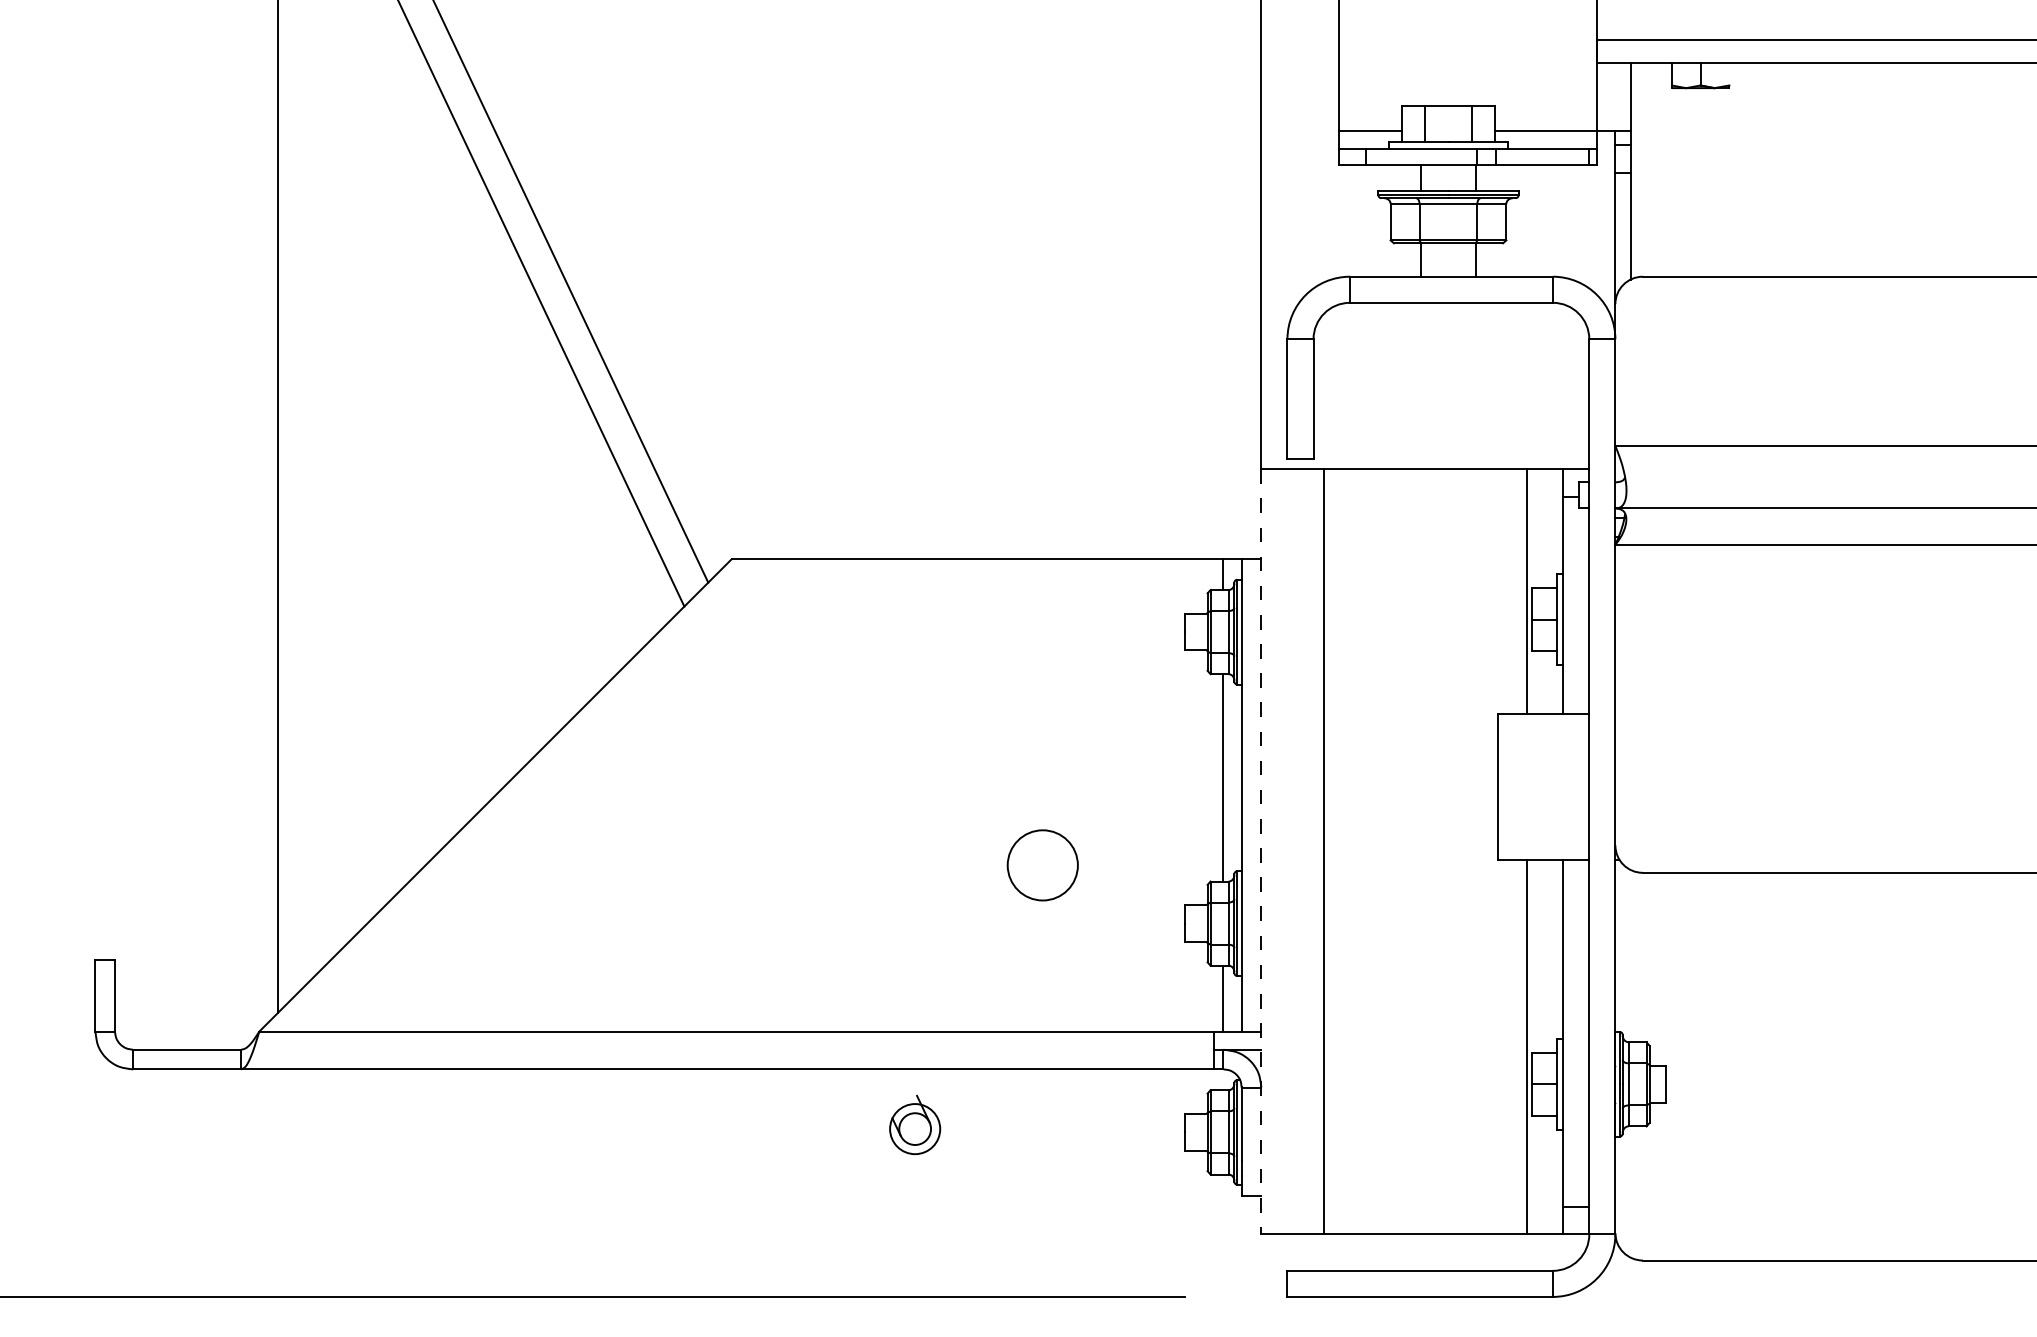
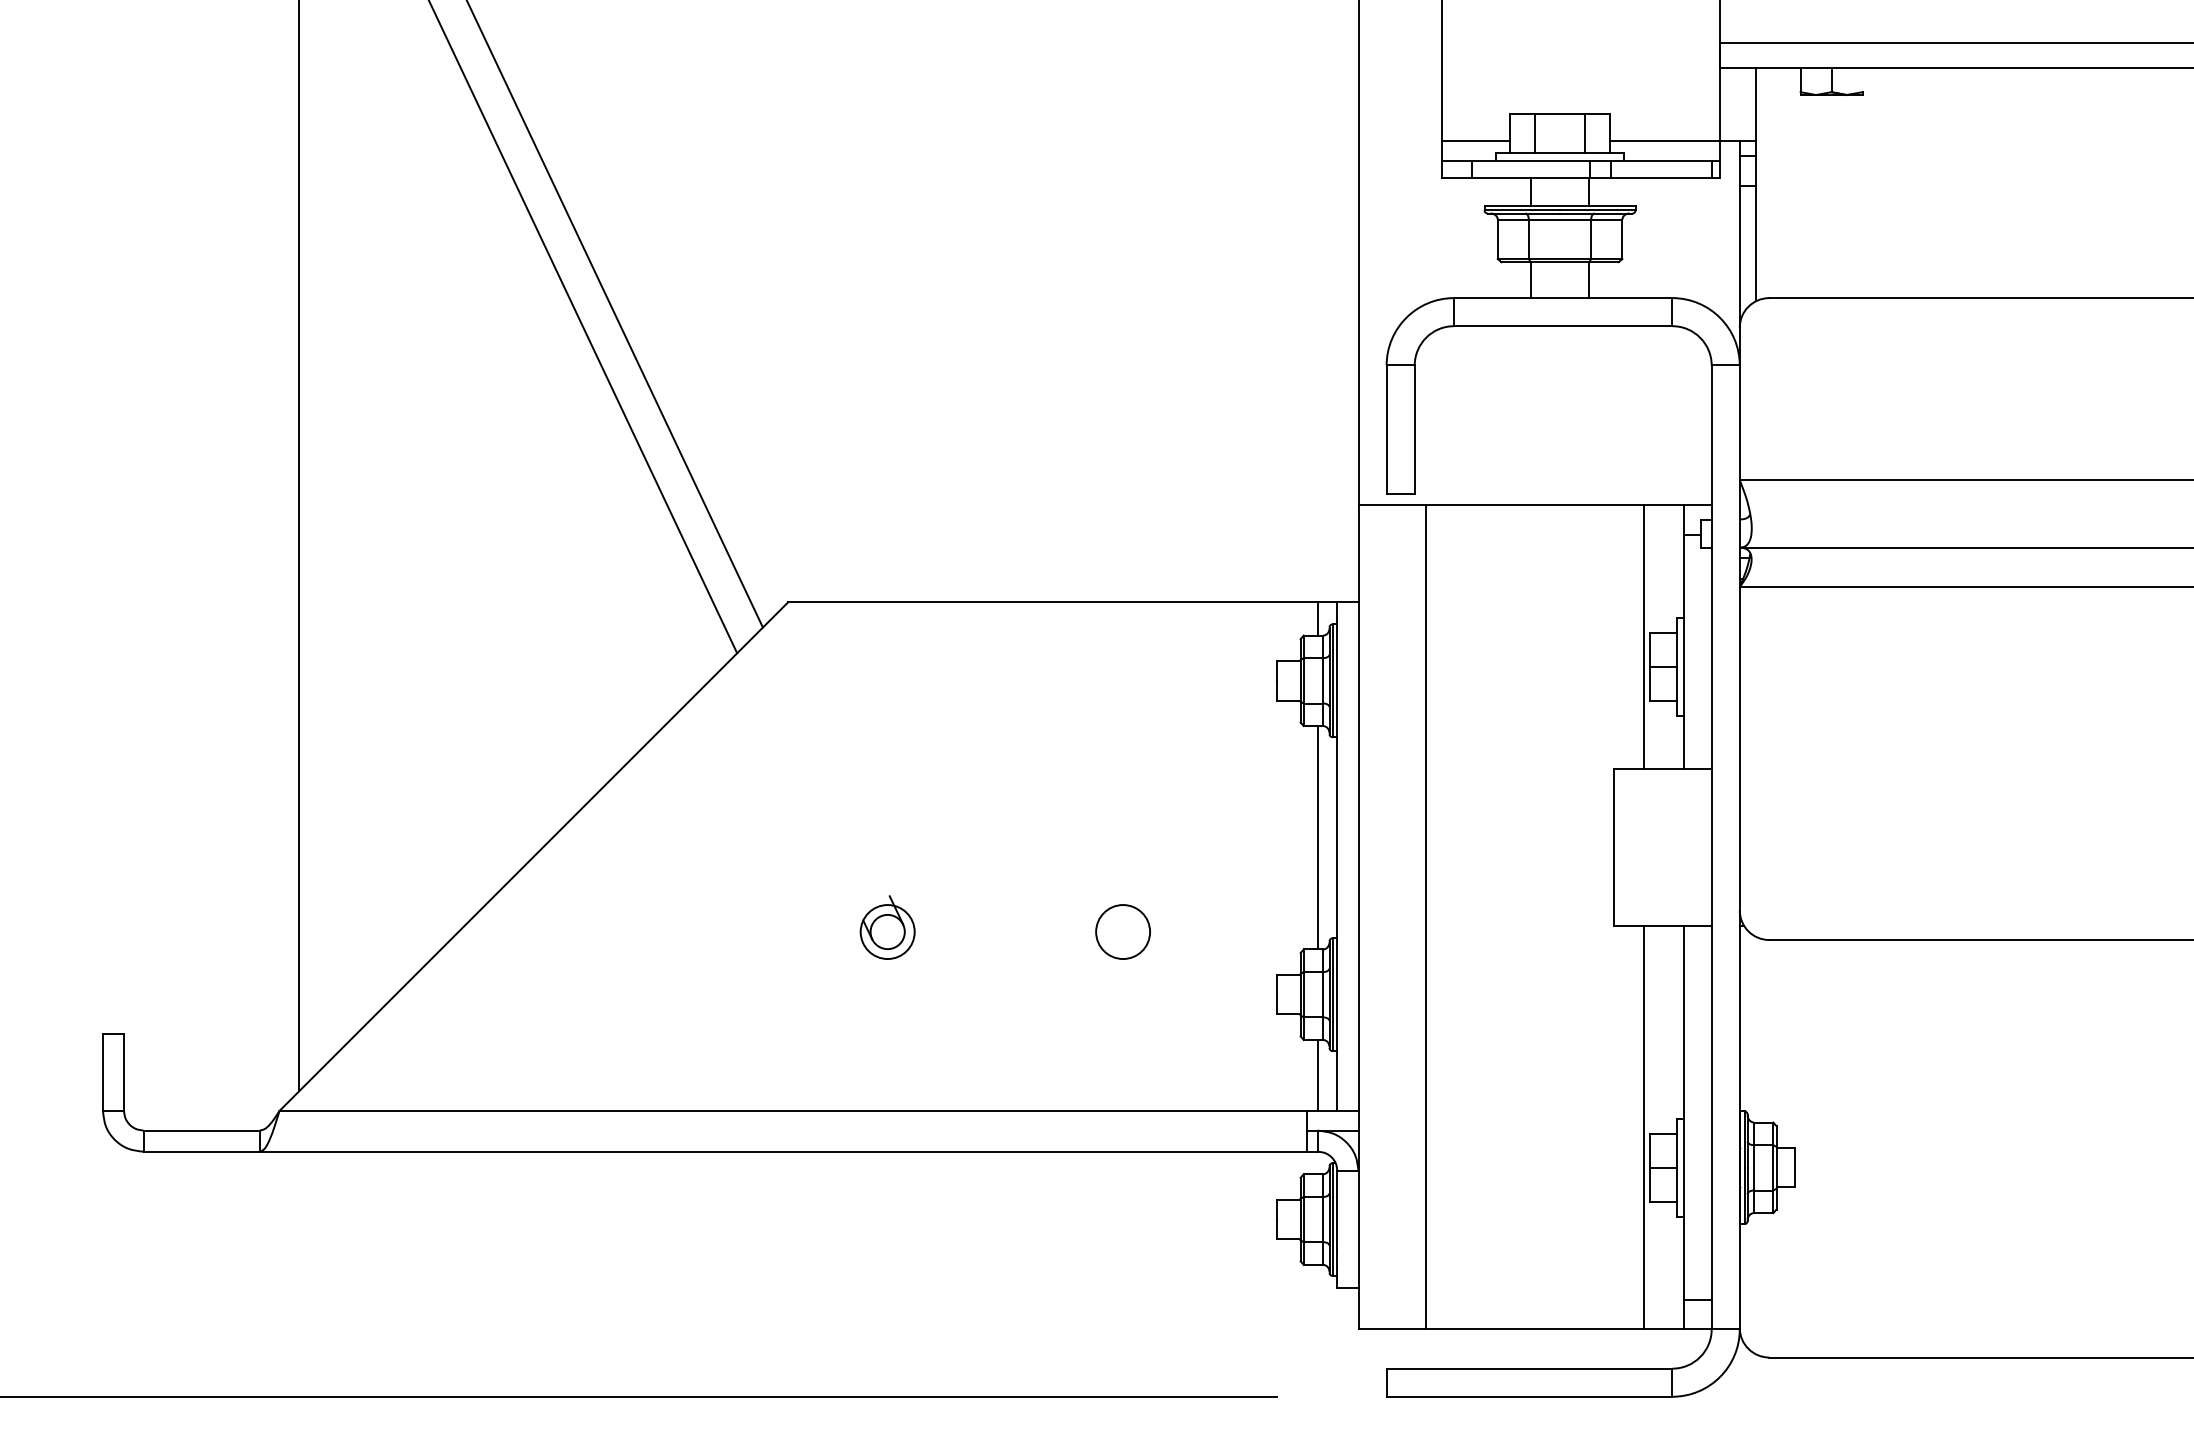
line: (1261, 851) -> (1358, 917), dashed -> solid
circle: (1042, 864) -> (1122, 931), size x0.71
part: (914, 1124) -> (887, 927), moved

